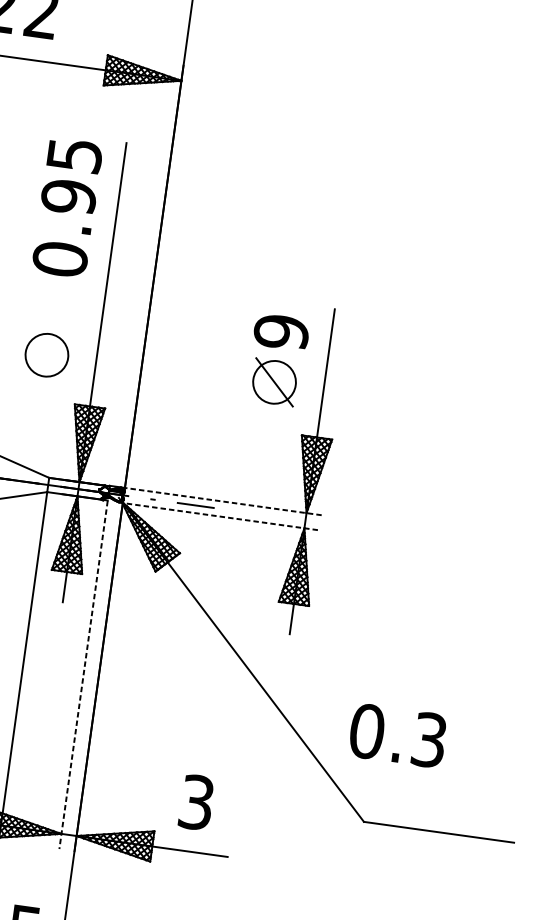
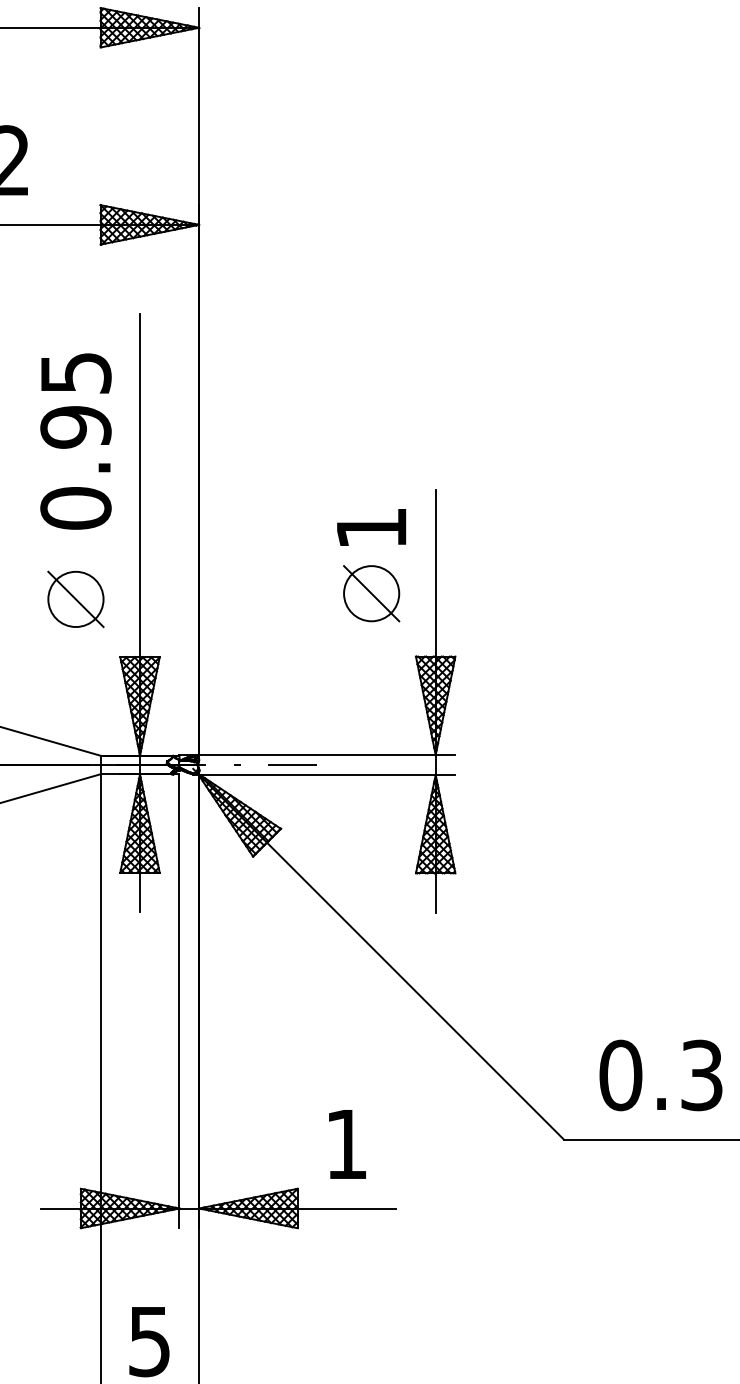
text: (67, 207) -> (75, 441), moved
text: (281, 332) -> (371, 528), 9 -> 1
line: (46, 355) -> (75, 599), added
line: (220, 501) -> (323, 755), dashed -> solid
line: (219, 516) -> (324, 774), dashed -> solid
line: (83, 674) -> (179, 1001), dashed -> solid
text: (397, 735) -> (660, 1075), moved
text: (196, 802) -> (346, 1144), 3 -> 1

